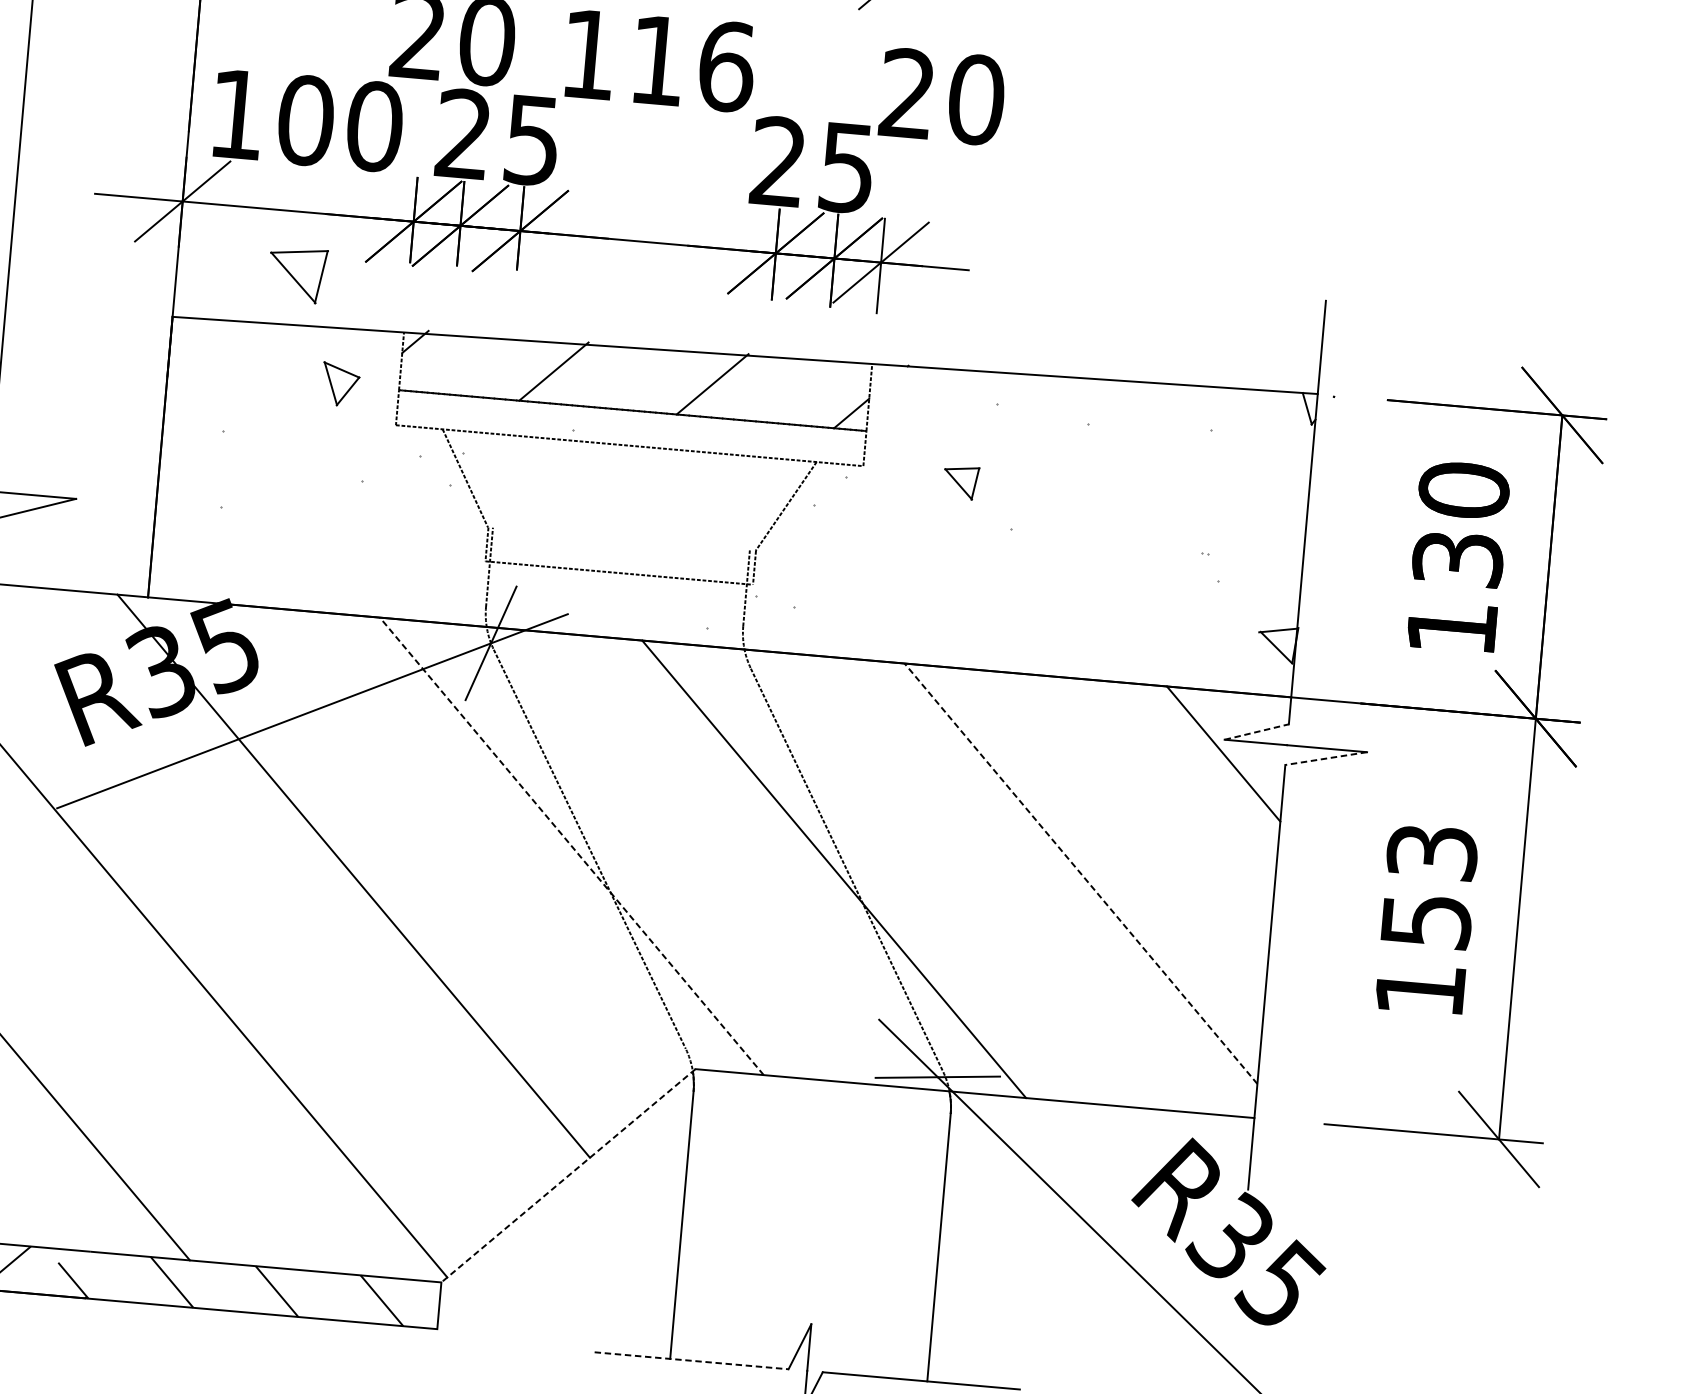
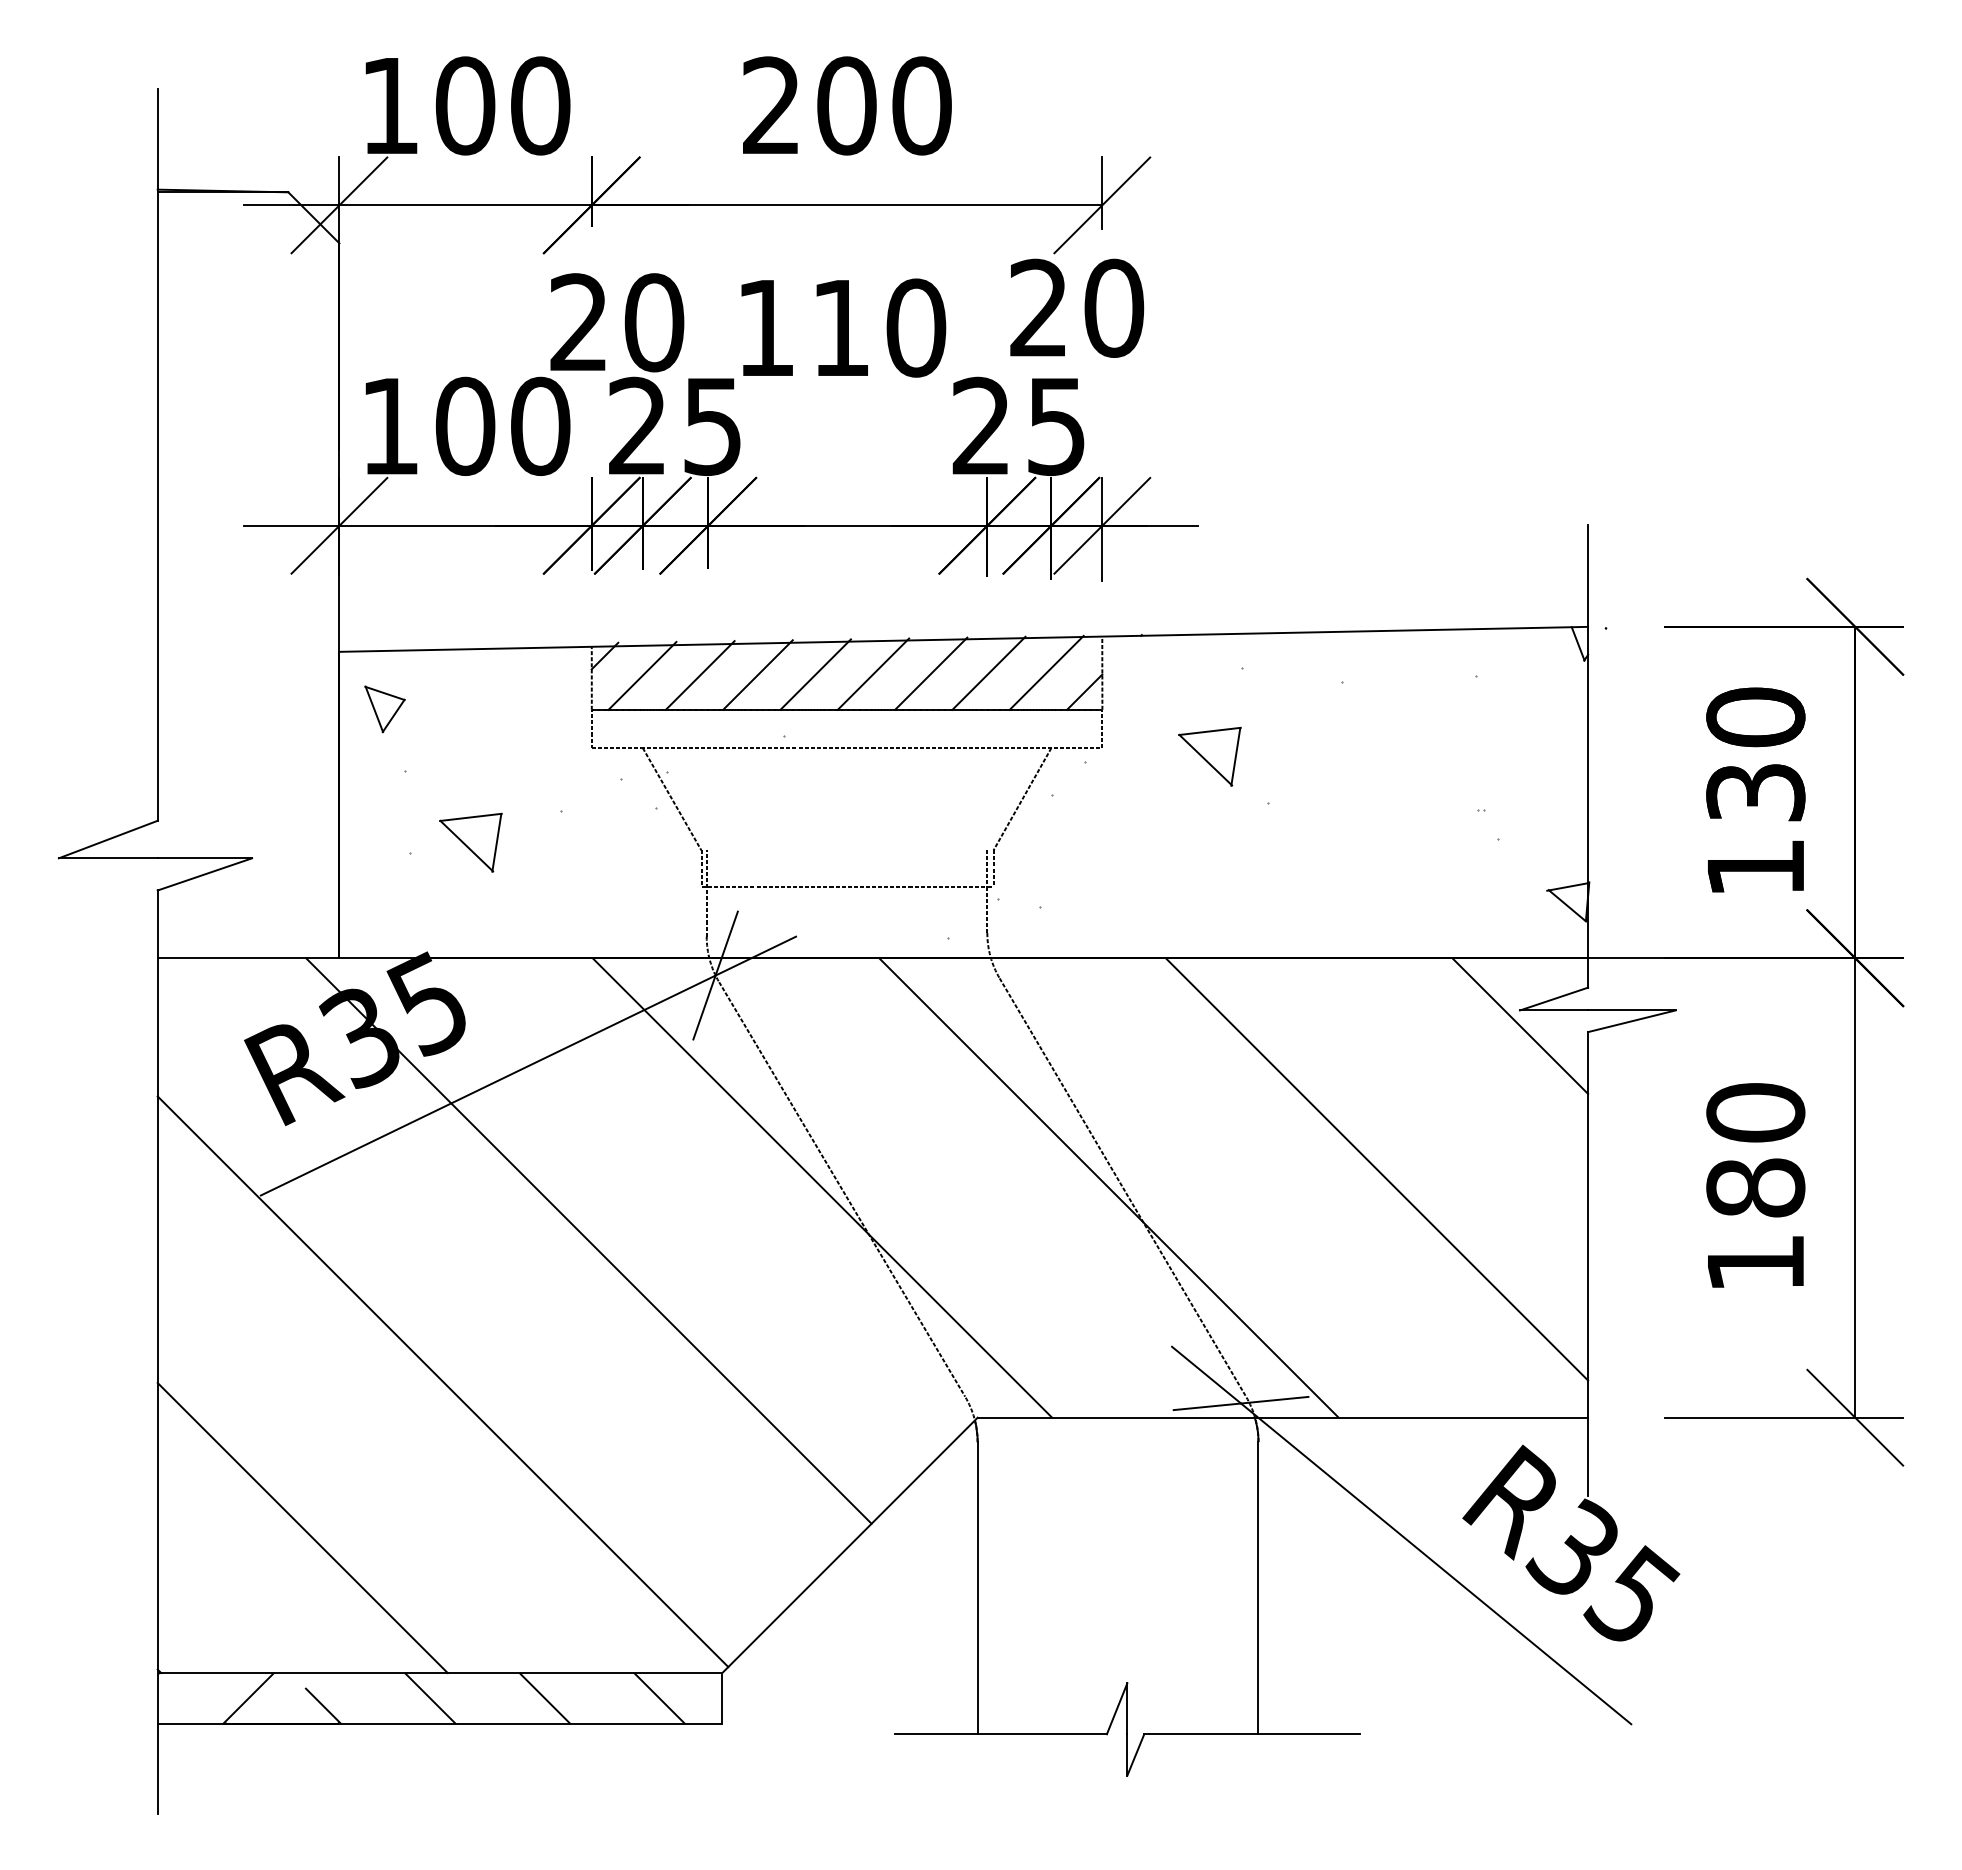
text: (726, 66) -> (916, 327), 116 -> 110
text: (942, 96) -> (1077, 307), moved
part: (297, 274) -> (470, 842), moved
line: (448, 362) -> (642, 675), added
line: (500, 367) -> (699, 675), added
line: (606, 375) -> (815, 674), added
line: (659, 379) -> (873, 673), added
part: (340, 384) -> (384, 709), moved
line: (765, 387) -> (988, 672), added
line: (818, 392) -> (1046, 672), added
part: (960, 482) -> (1209, 756), size x1.67
line: (1257, 732) -> (1554, 999), dashed -> solid
line: (1325, 758) -> (1631, 1021), dashed -> solid
line: (571, 845) -> (822, 1187), dashed -> solid
line: (1080, 873) -> (1376, 1169), dashed -> solid
text: (1429, 886) -> (1755, 1150), 153 -> 180
line: (568, 1175) -> (850, 1545), dashed -> solid
line: (692, 1361) -> (1001, 1734), dashed -> solid

